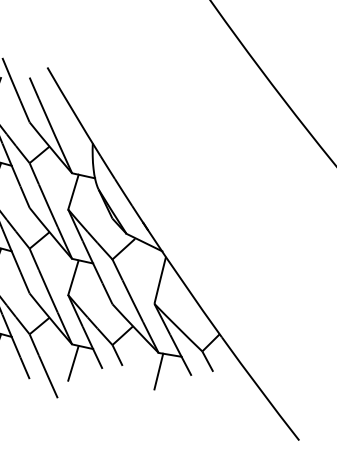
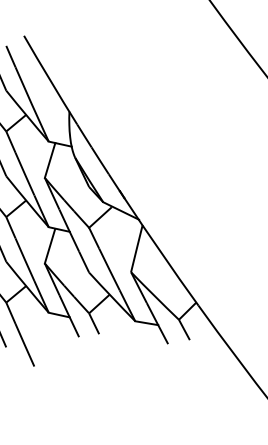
line: (73, 363) -> (50, 331), removed
line: (158, 371) -> (135, 339), removed

